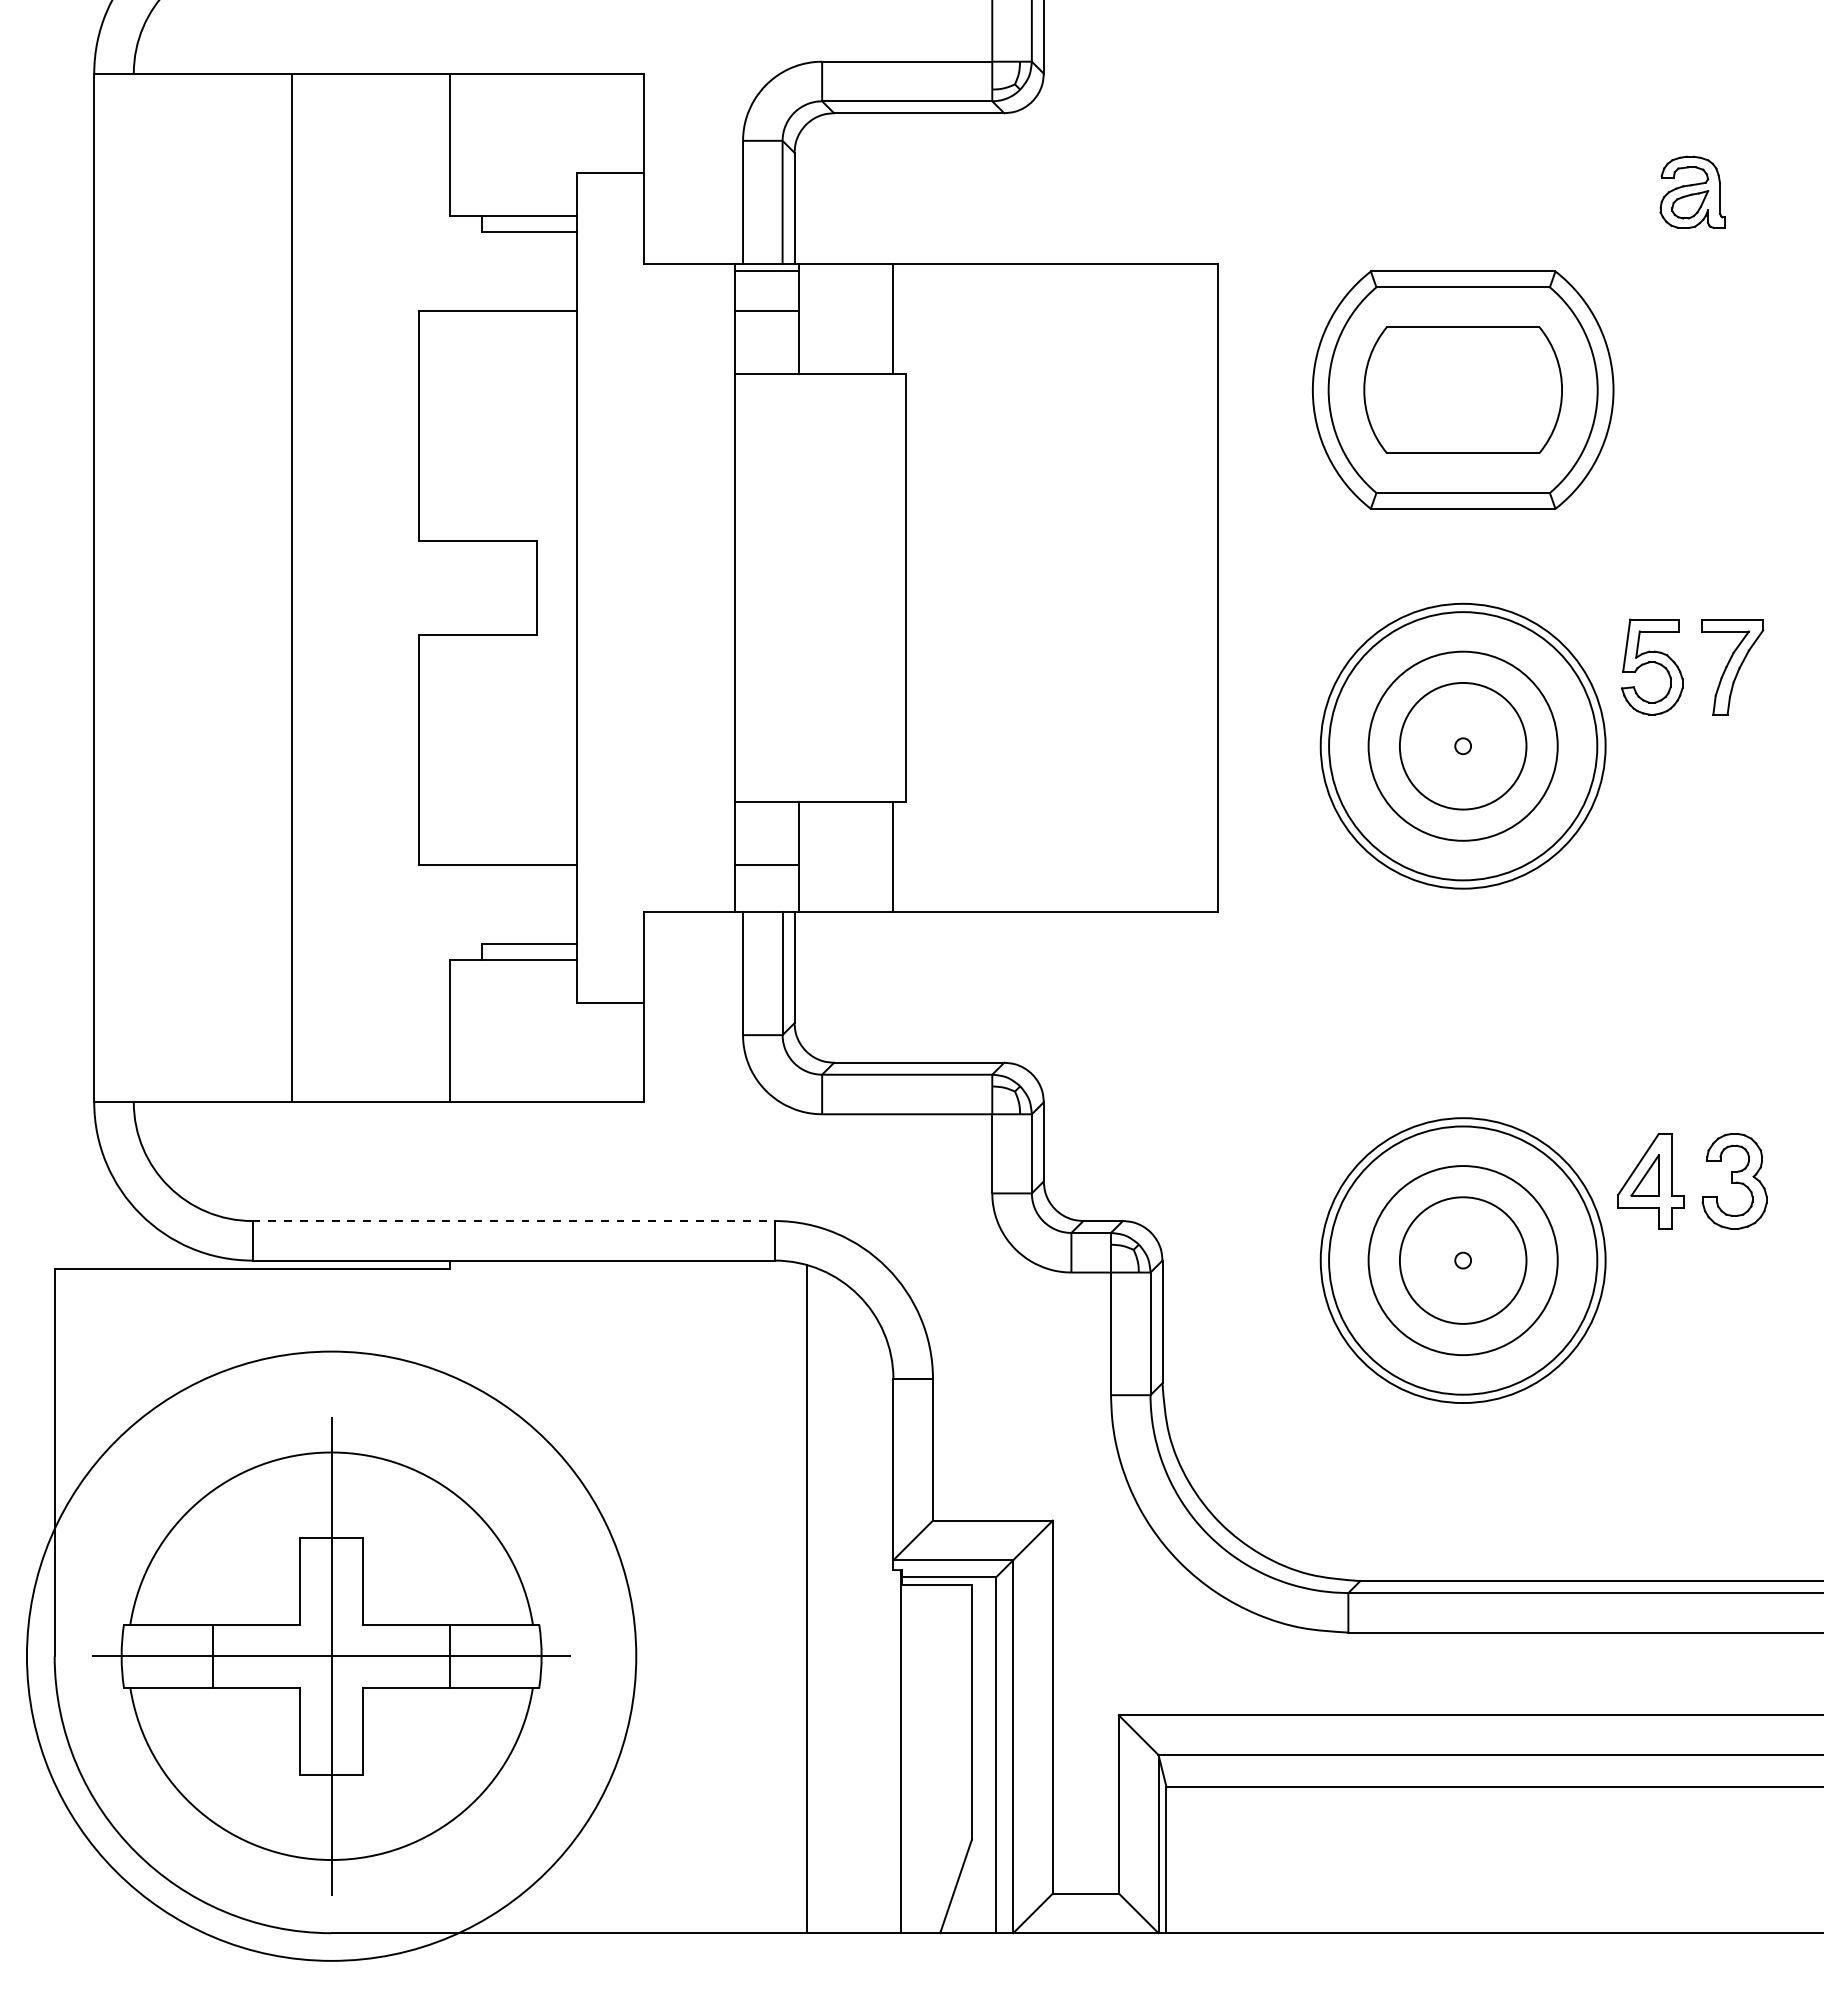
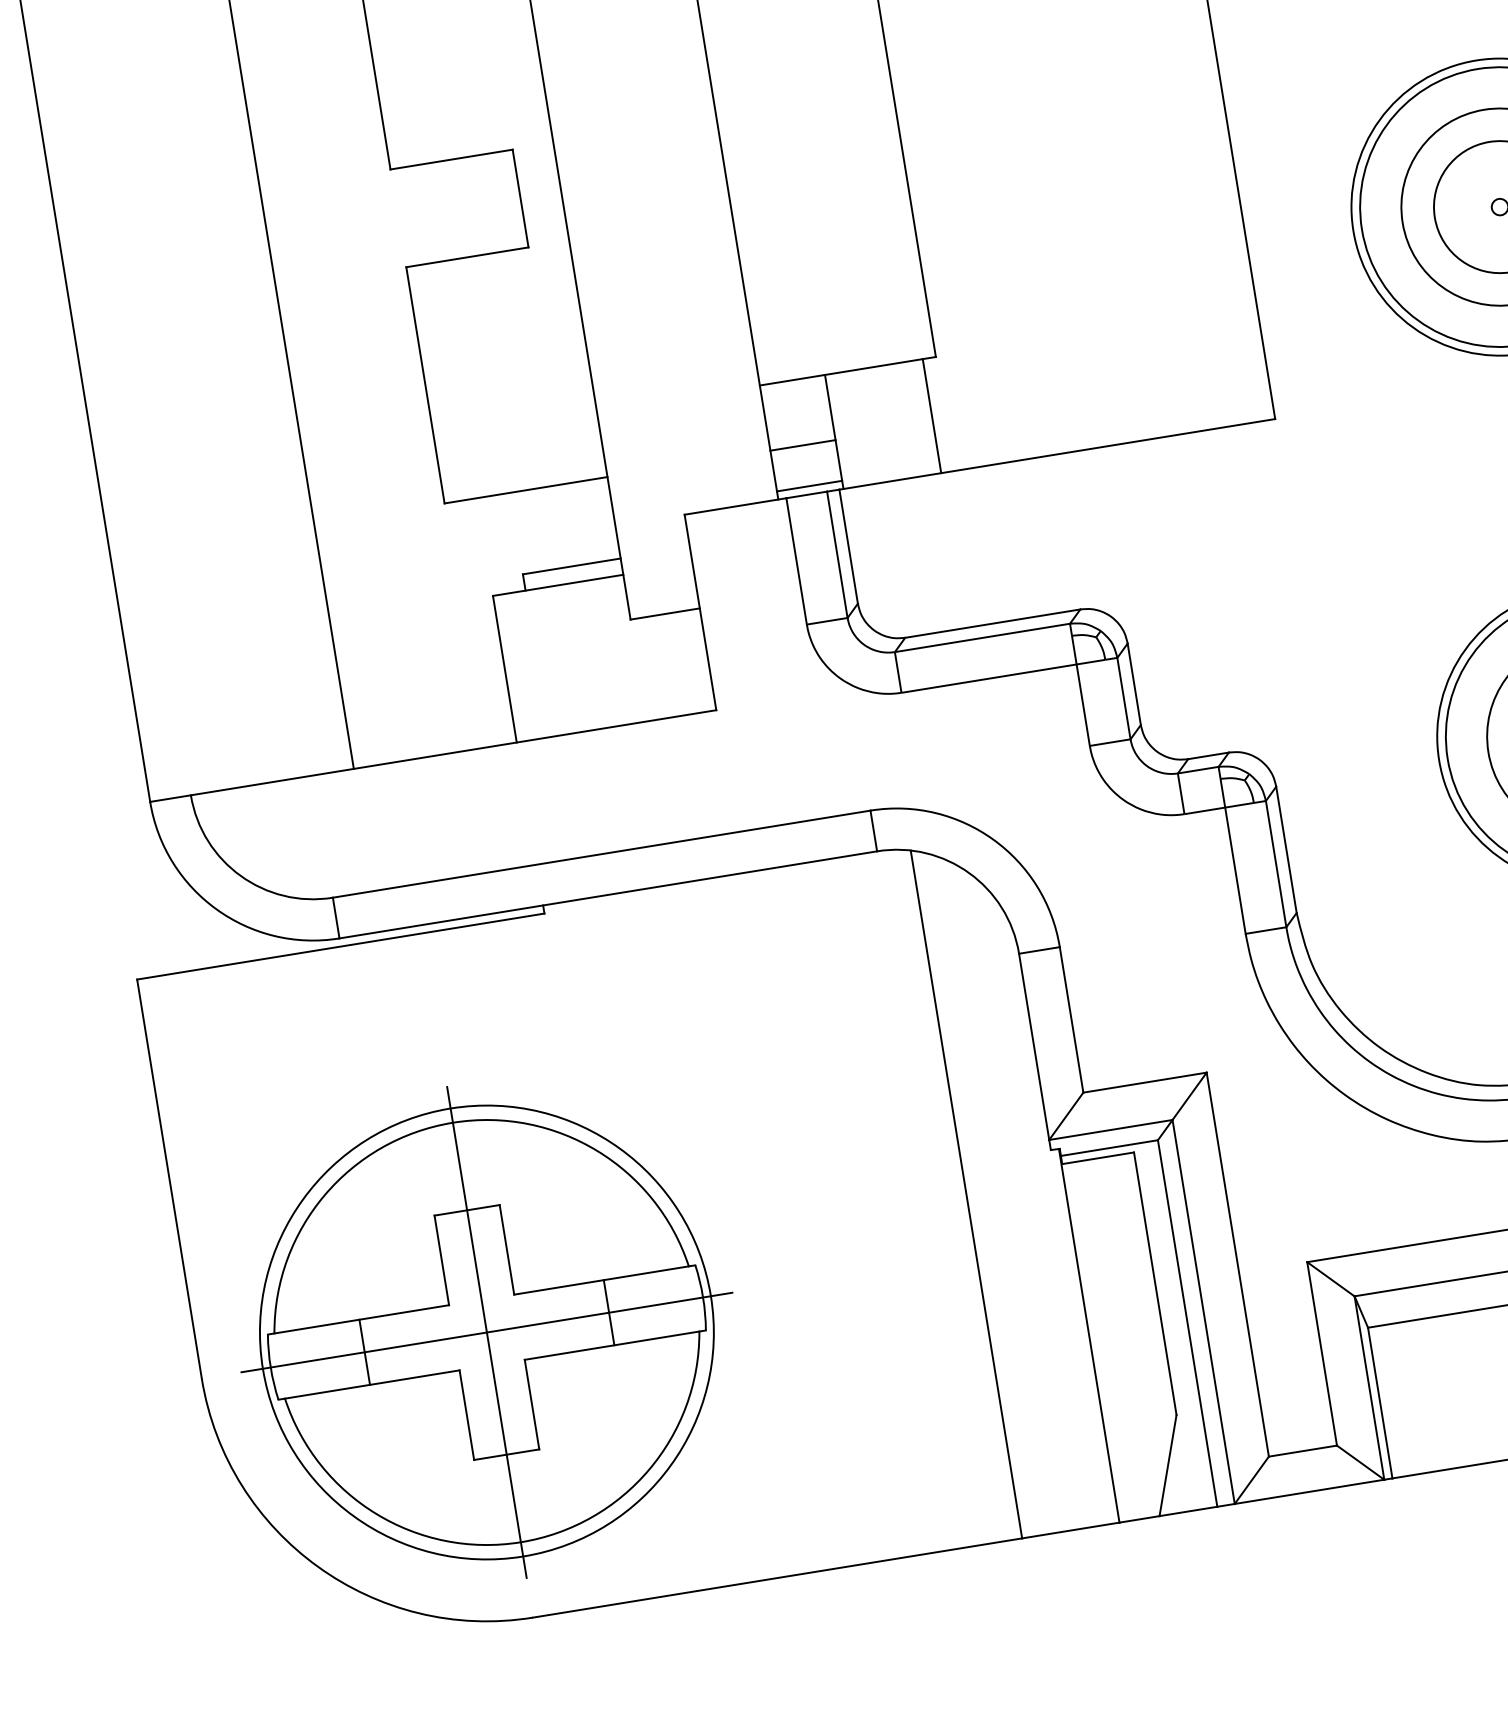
line: (766, 904) -> (809, 486), added
line: (514, 1221) -> (602, 854), dashed -> solid
circle: (331, 1655) -> (486, 1331), size x0.71

